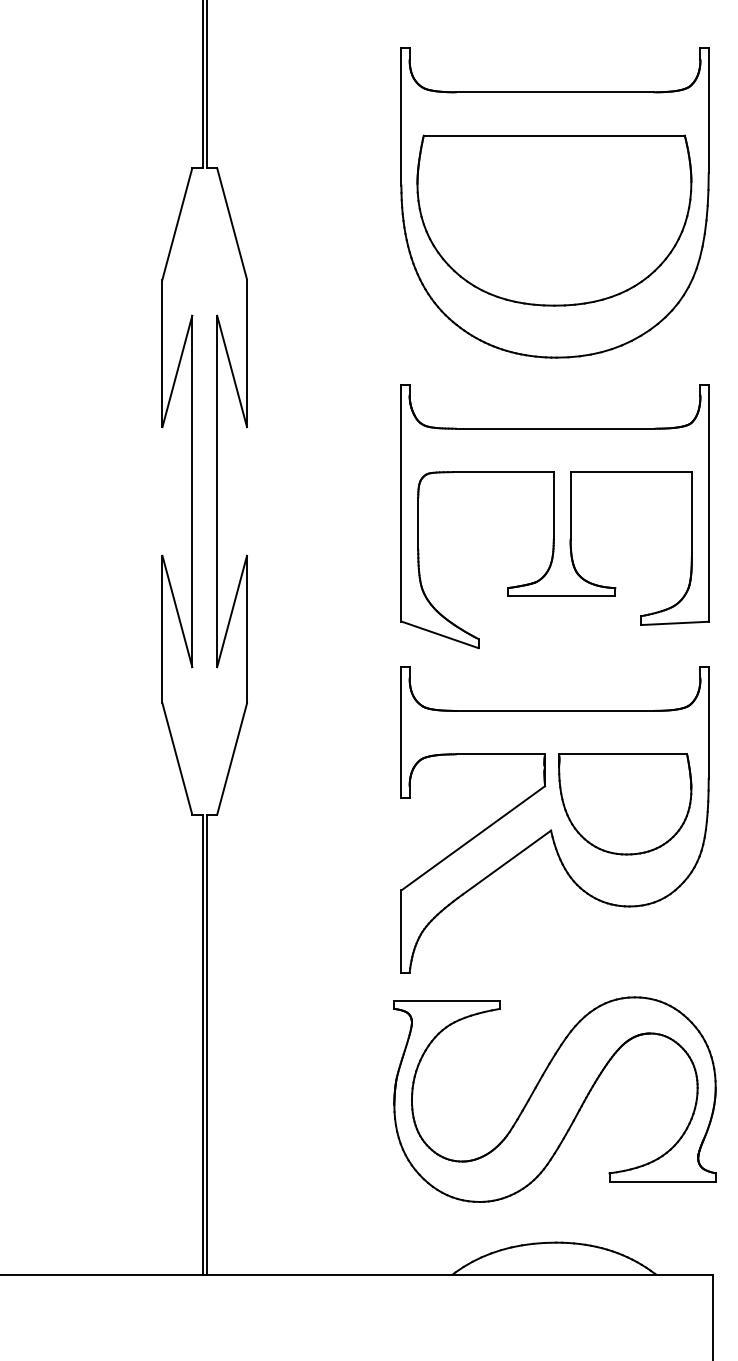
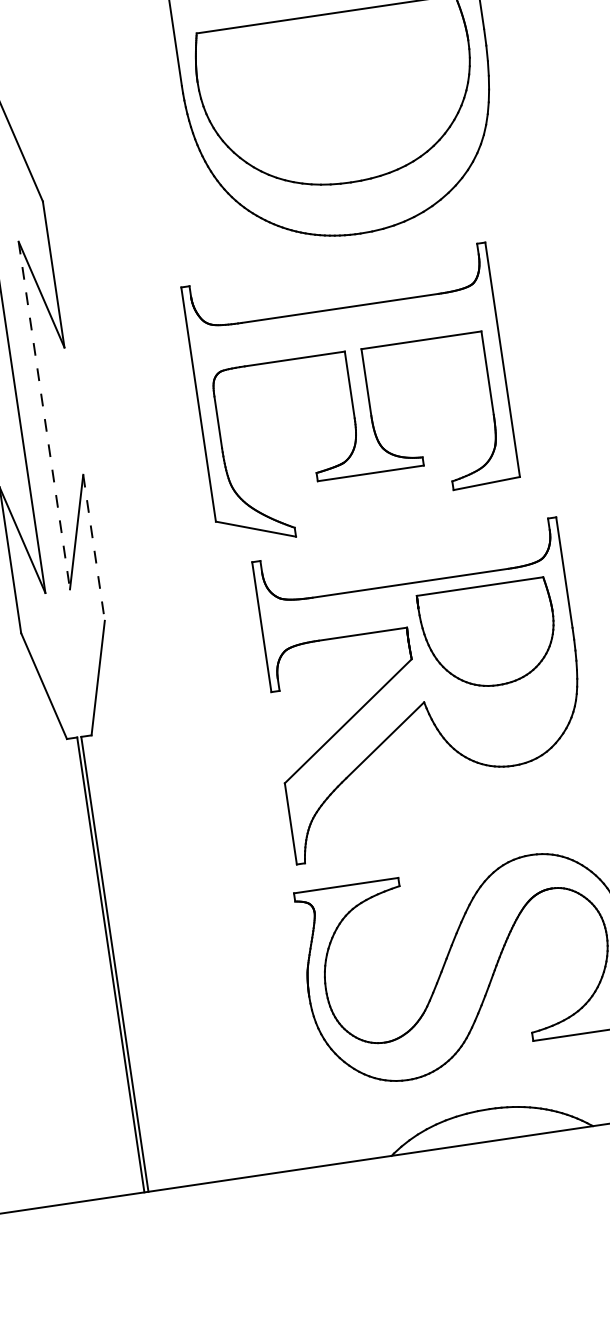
line: (217, 491) -> (44, 415), solid -> dashed
part: (554, 516) -> (352, 395), moved
line: (247, 629) -> (94, 547), solid -> dashed
part: (625, 804) -> (489, 635), moved

